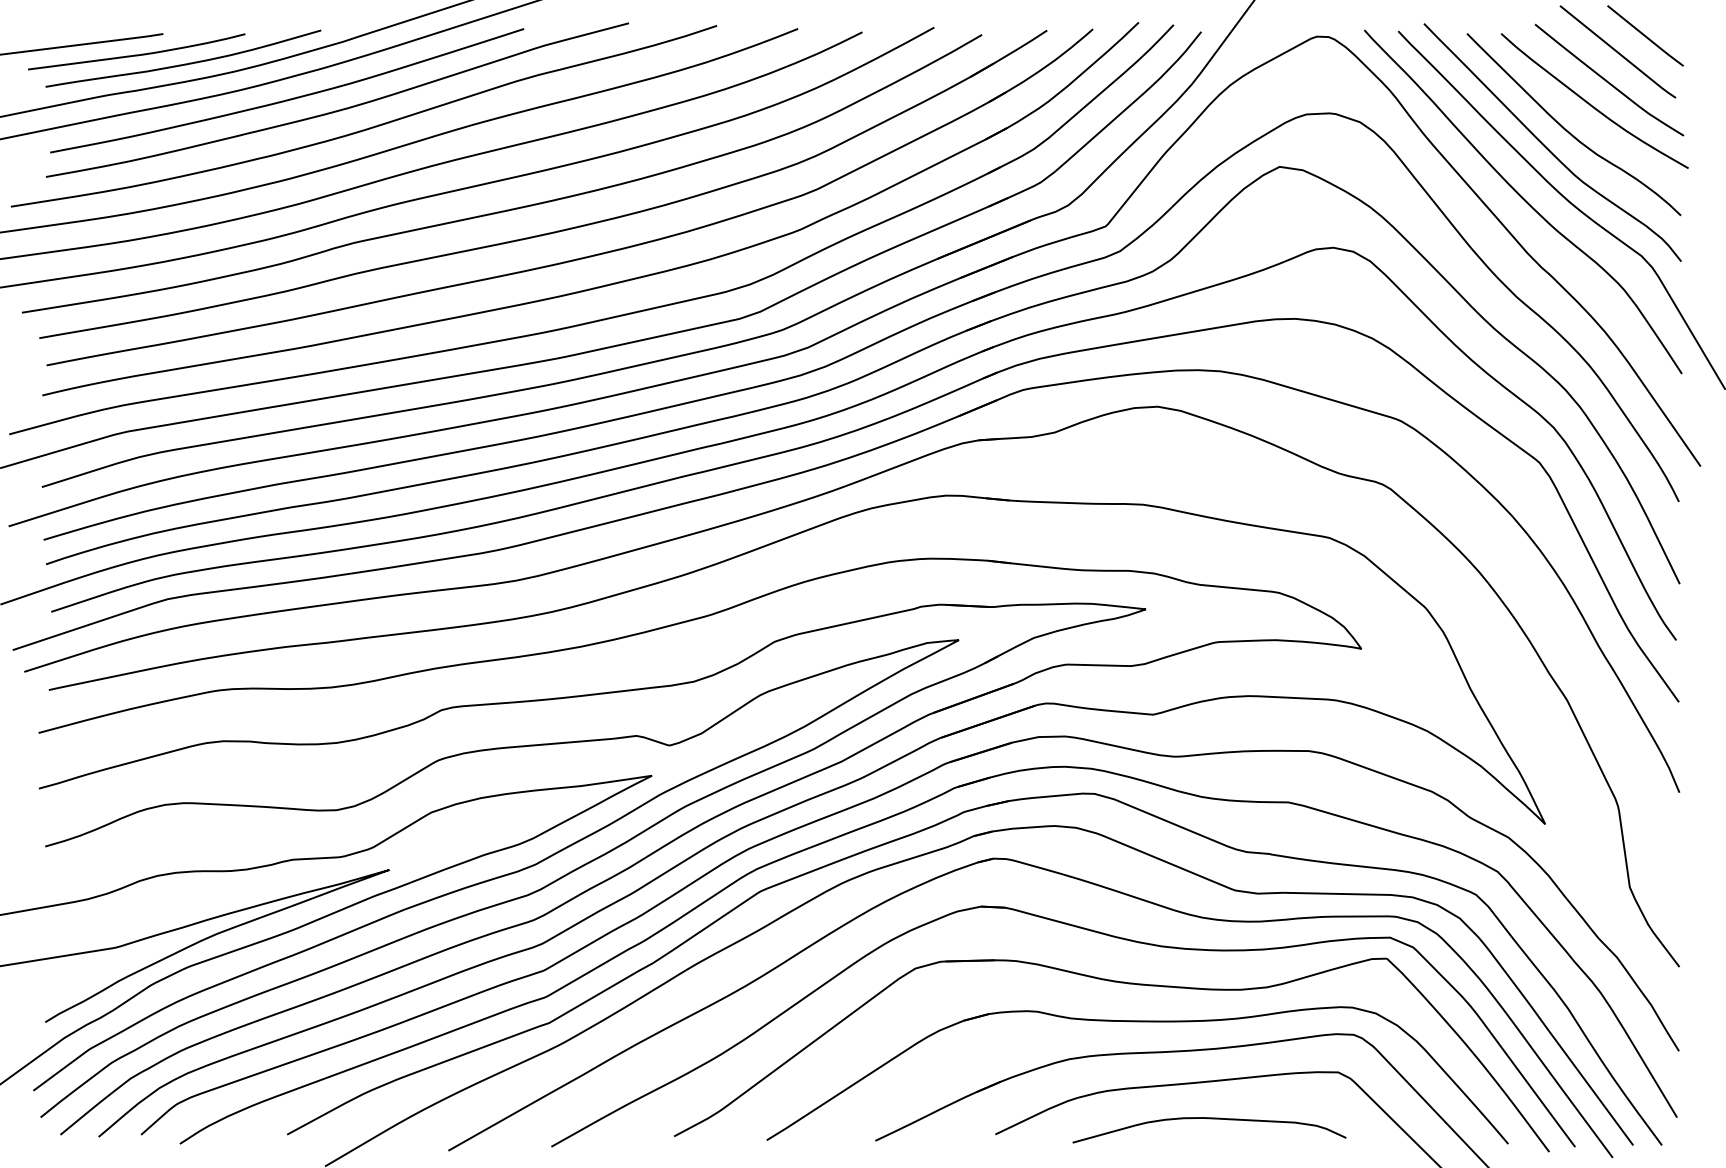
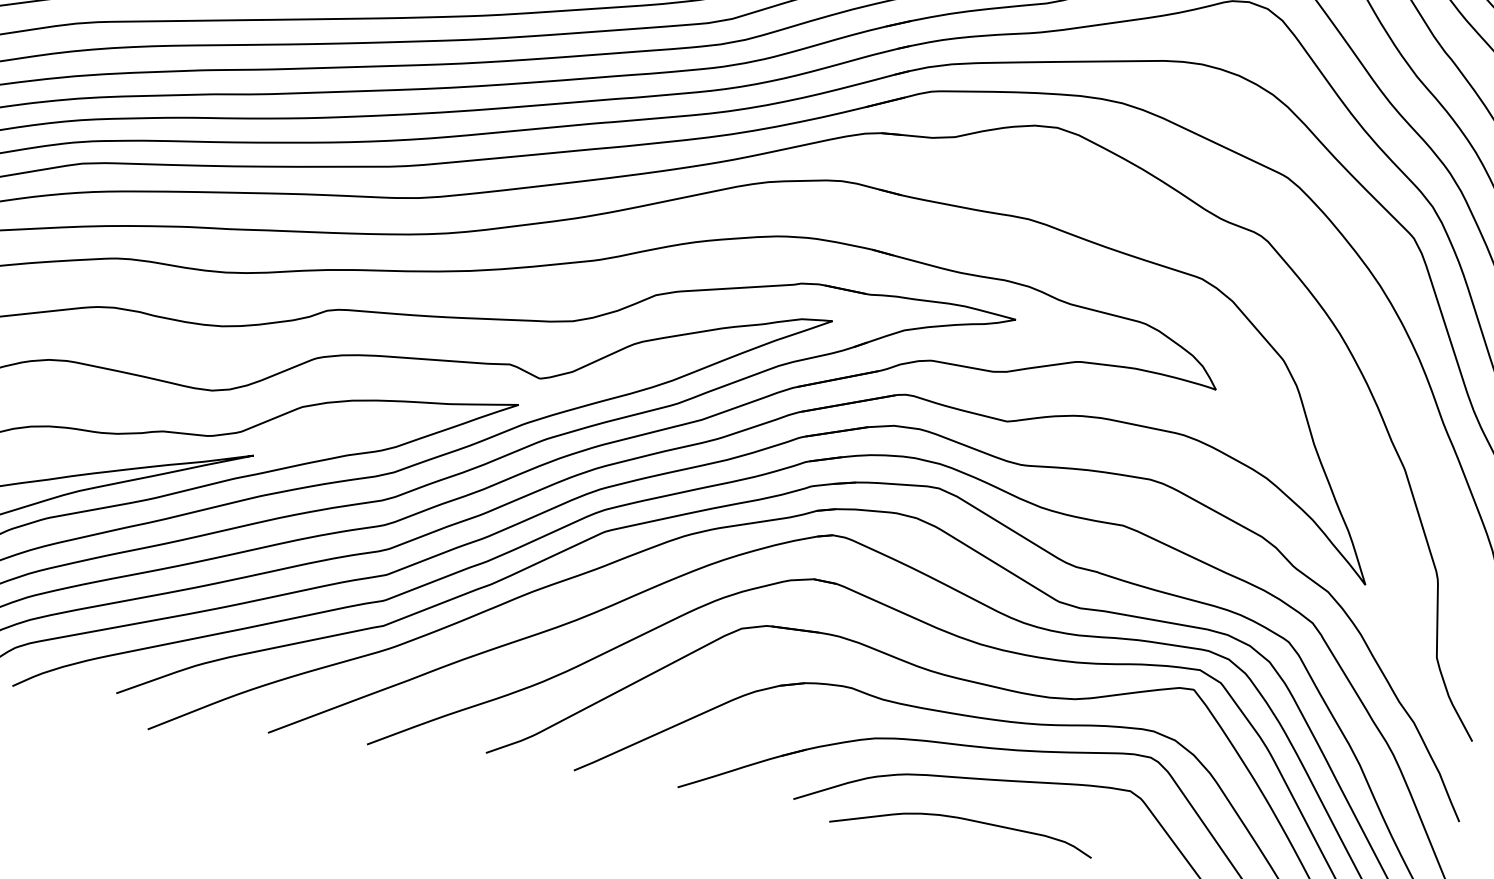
curve: (1209, 1119) -> (963, 820), moved

